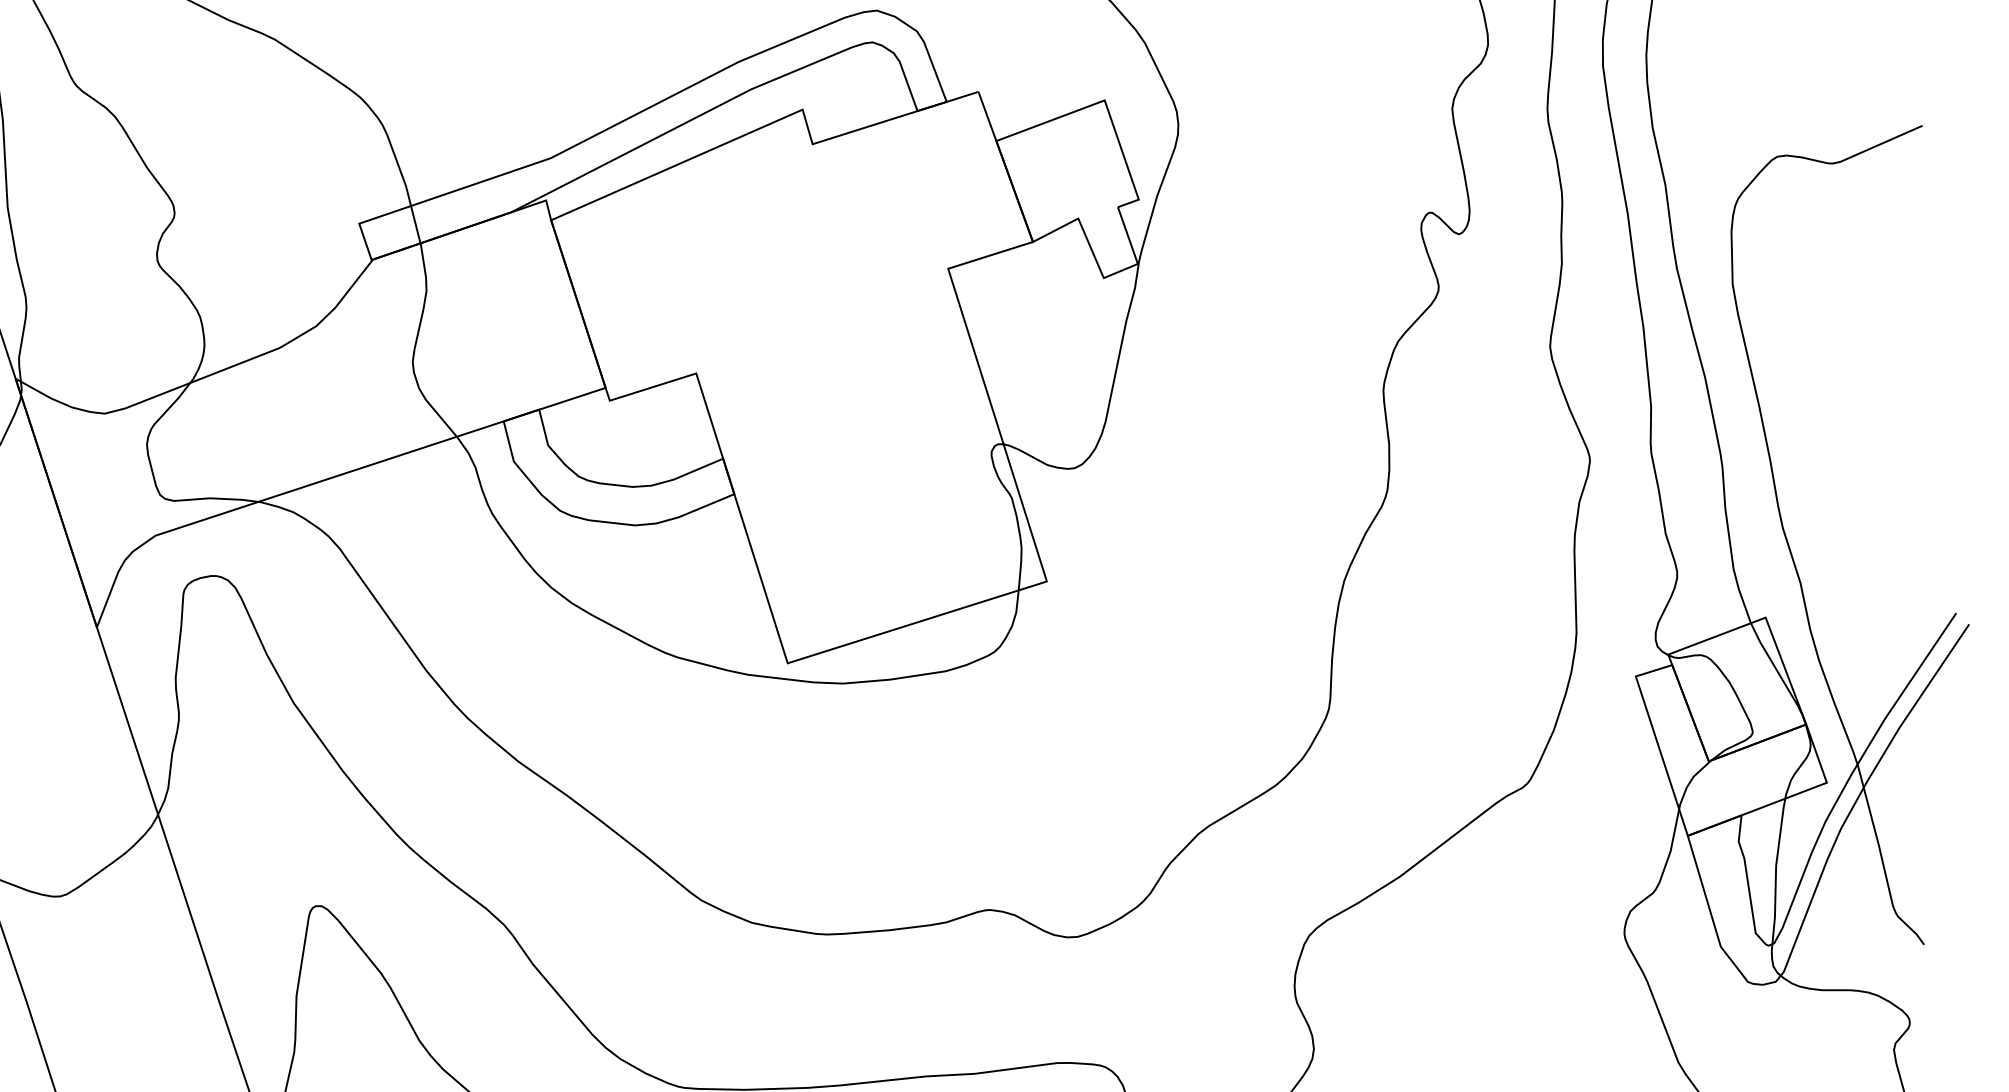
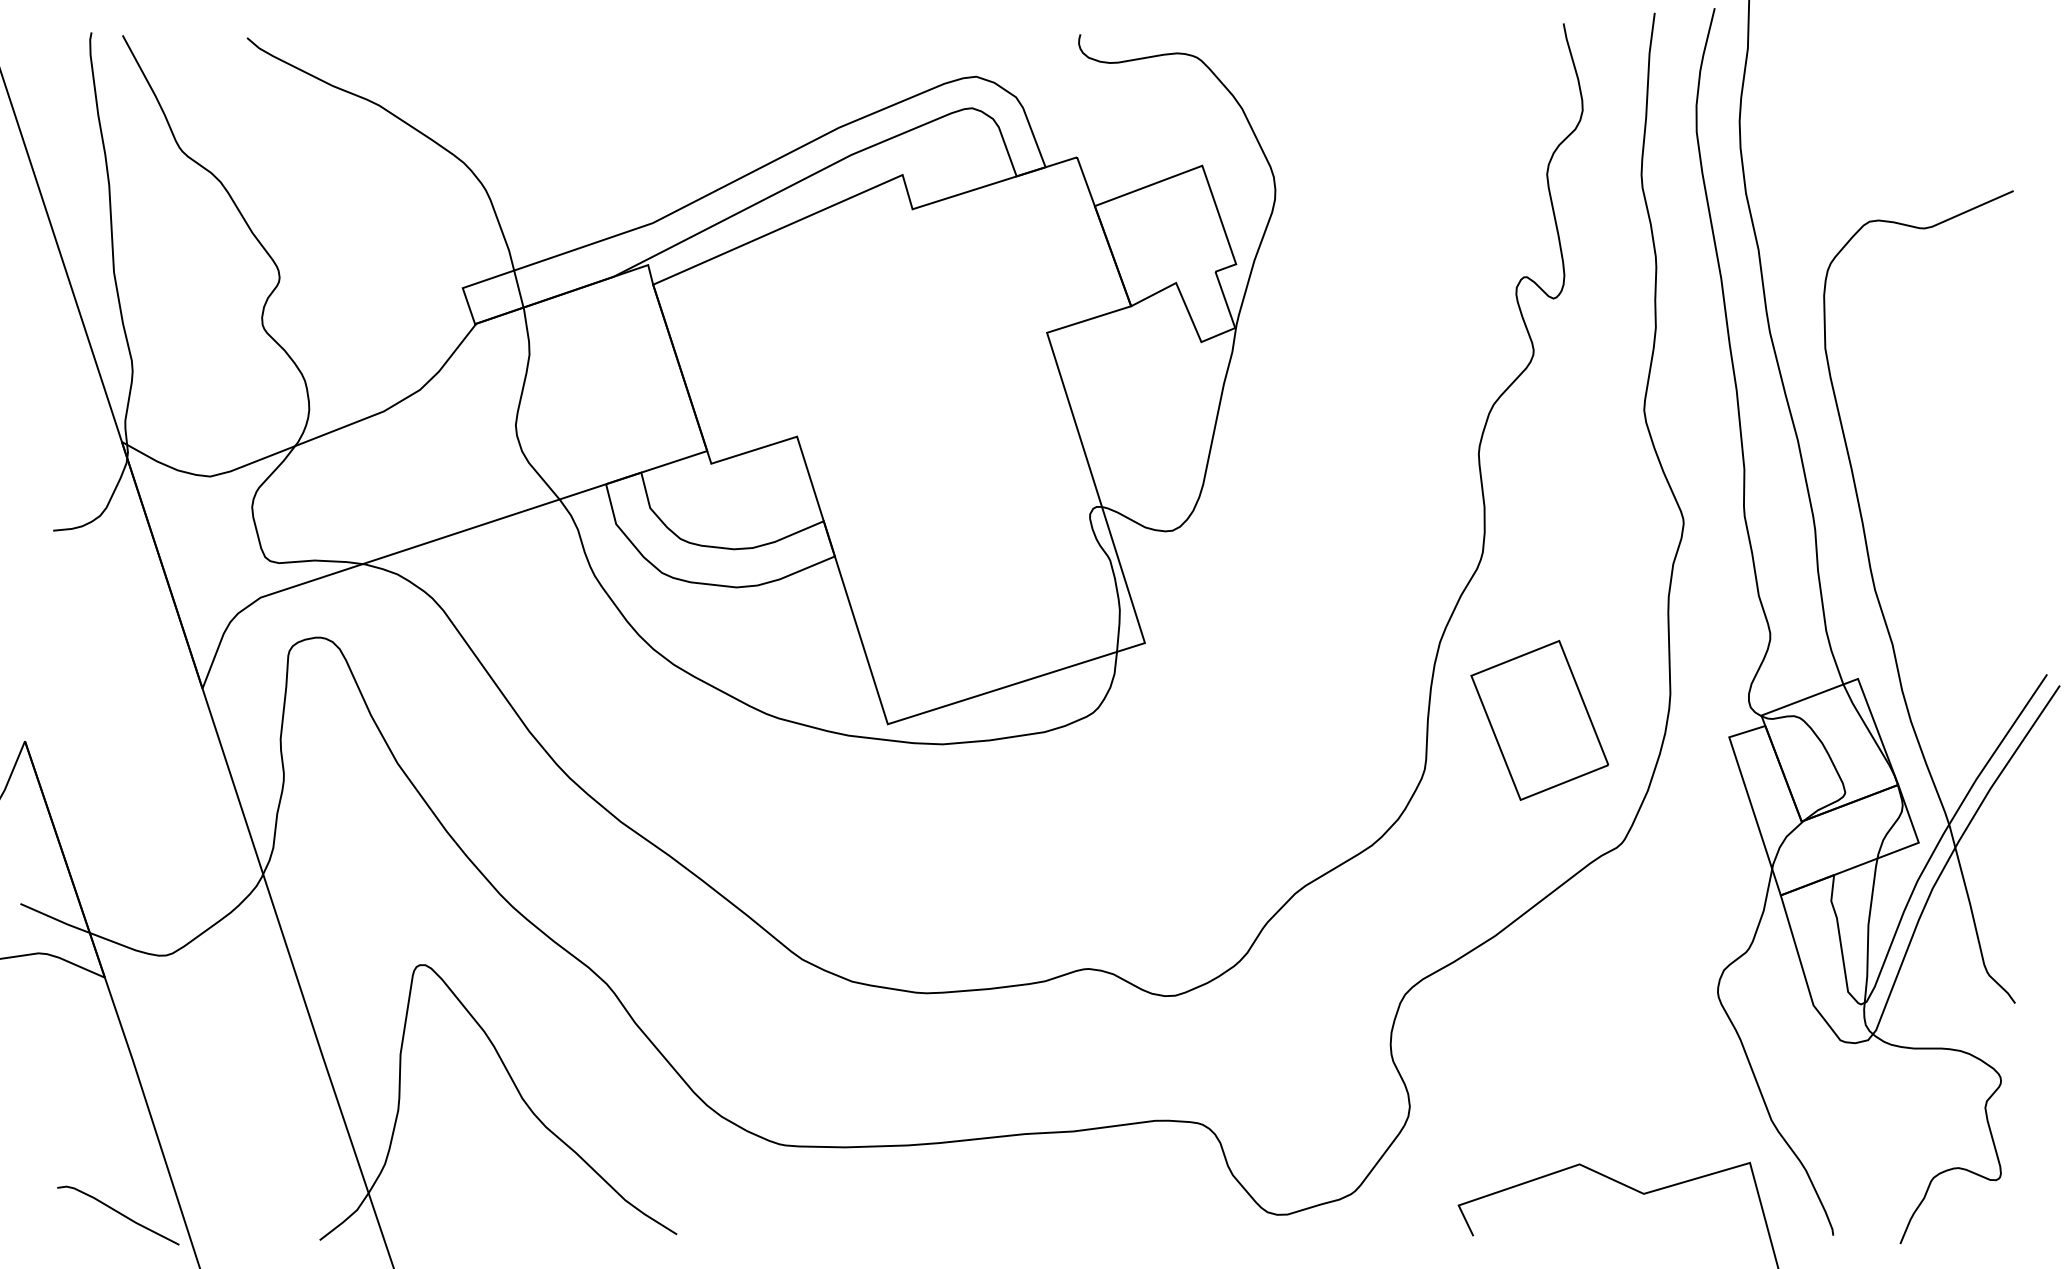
part: (1444, 659) -> (1539, 720), added

